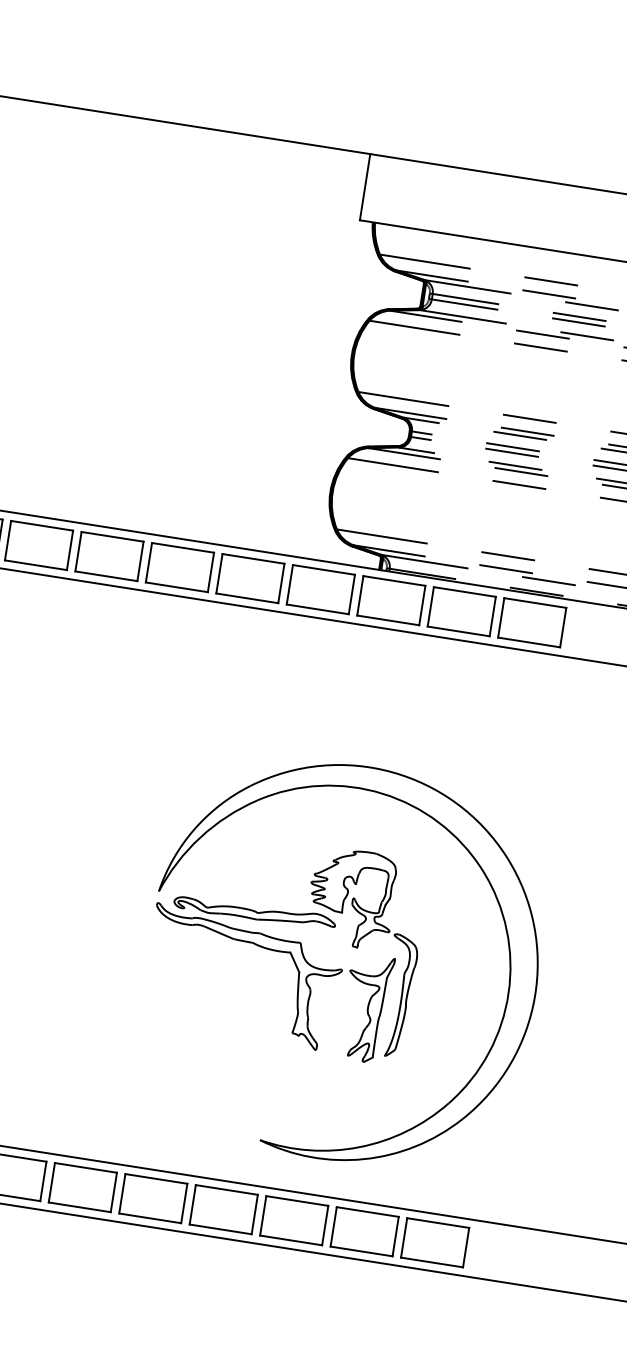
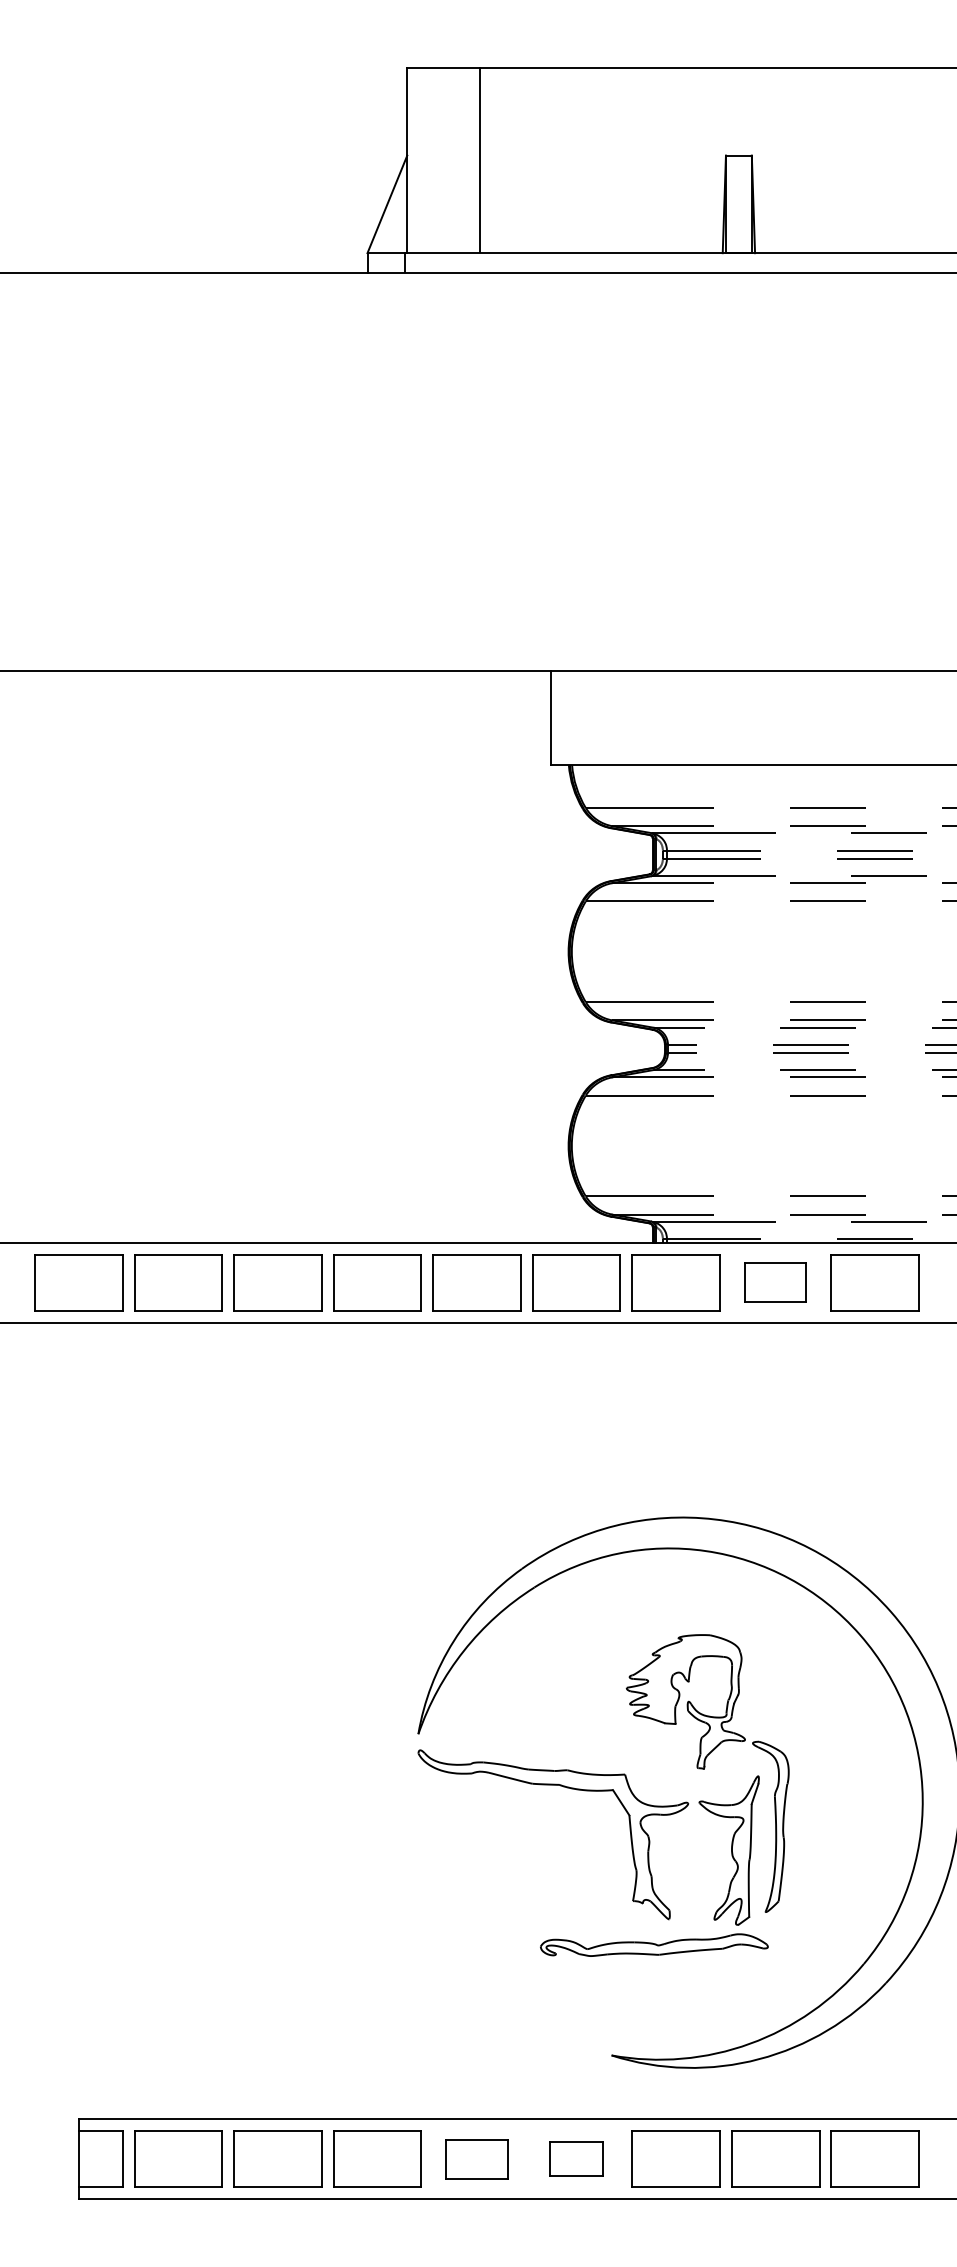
part: (461, 611) -> (775, 1282), size x0.7
part: (255, 911) -> (654, 1944), moved
part: (153, 1198) -> (476, 2158), size x0.7
part: (223, 1209) -> (576, 2158), size x0.6

